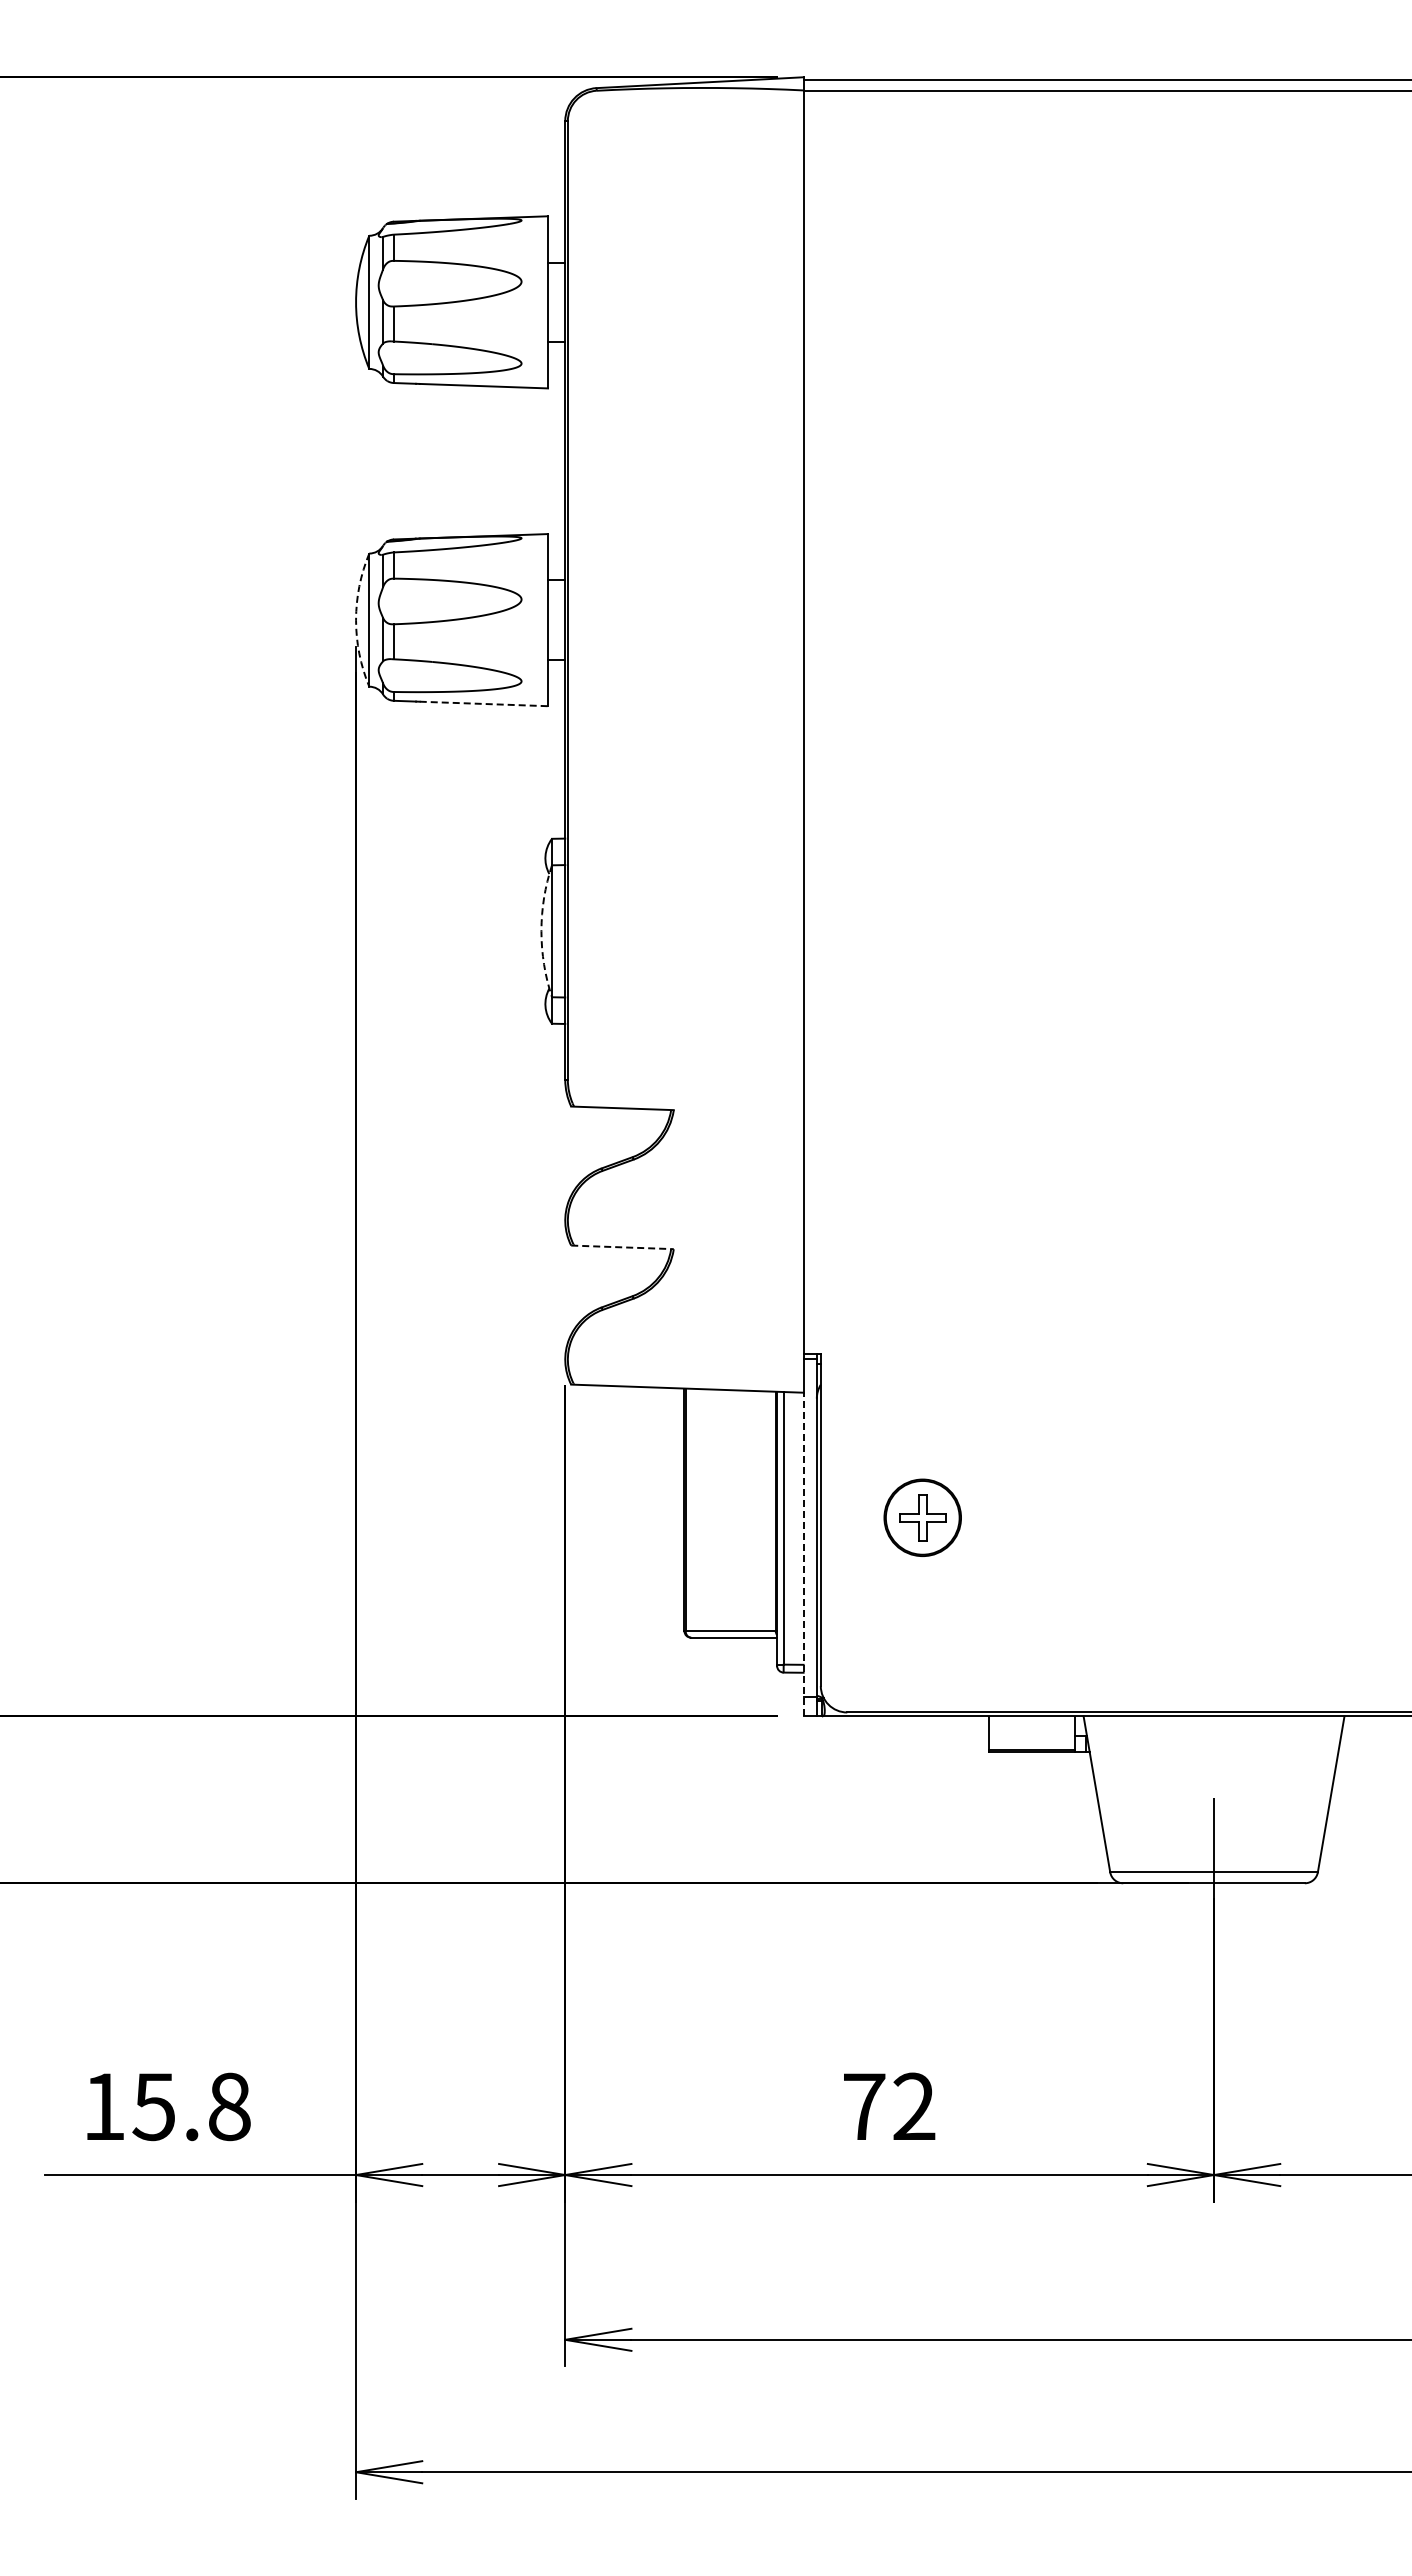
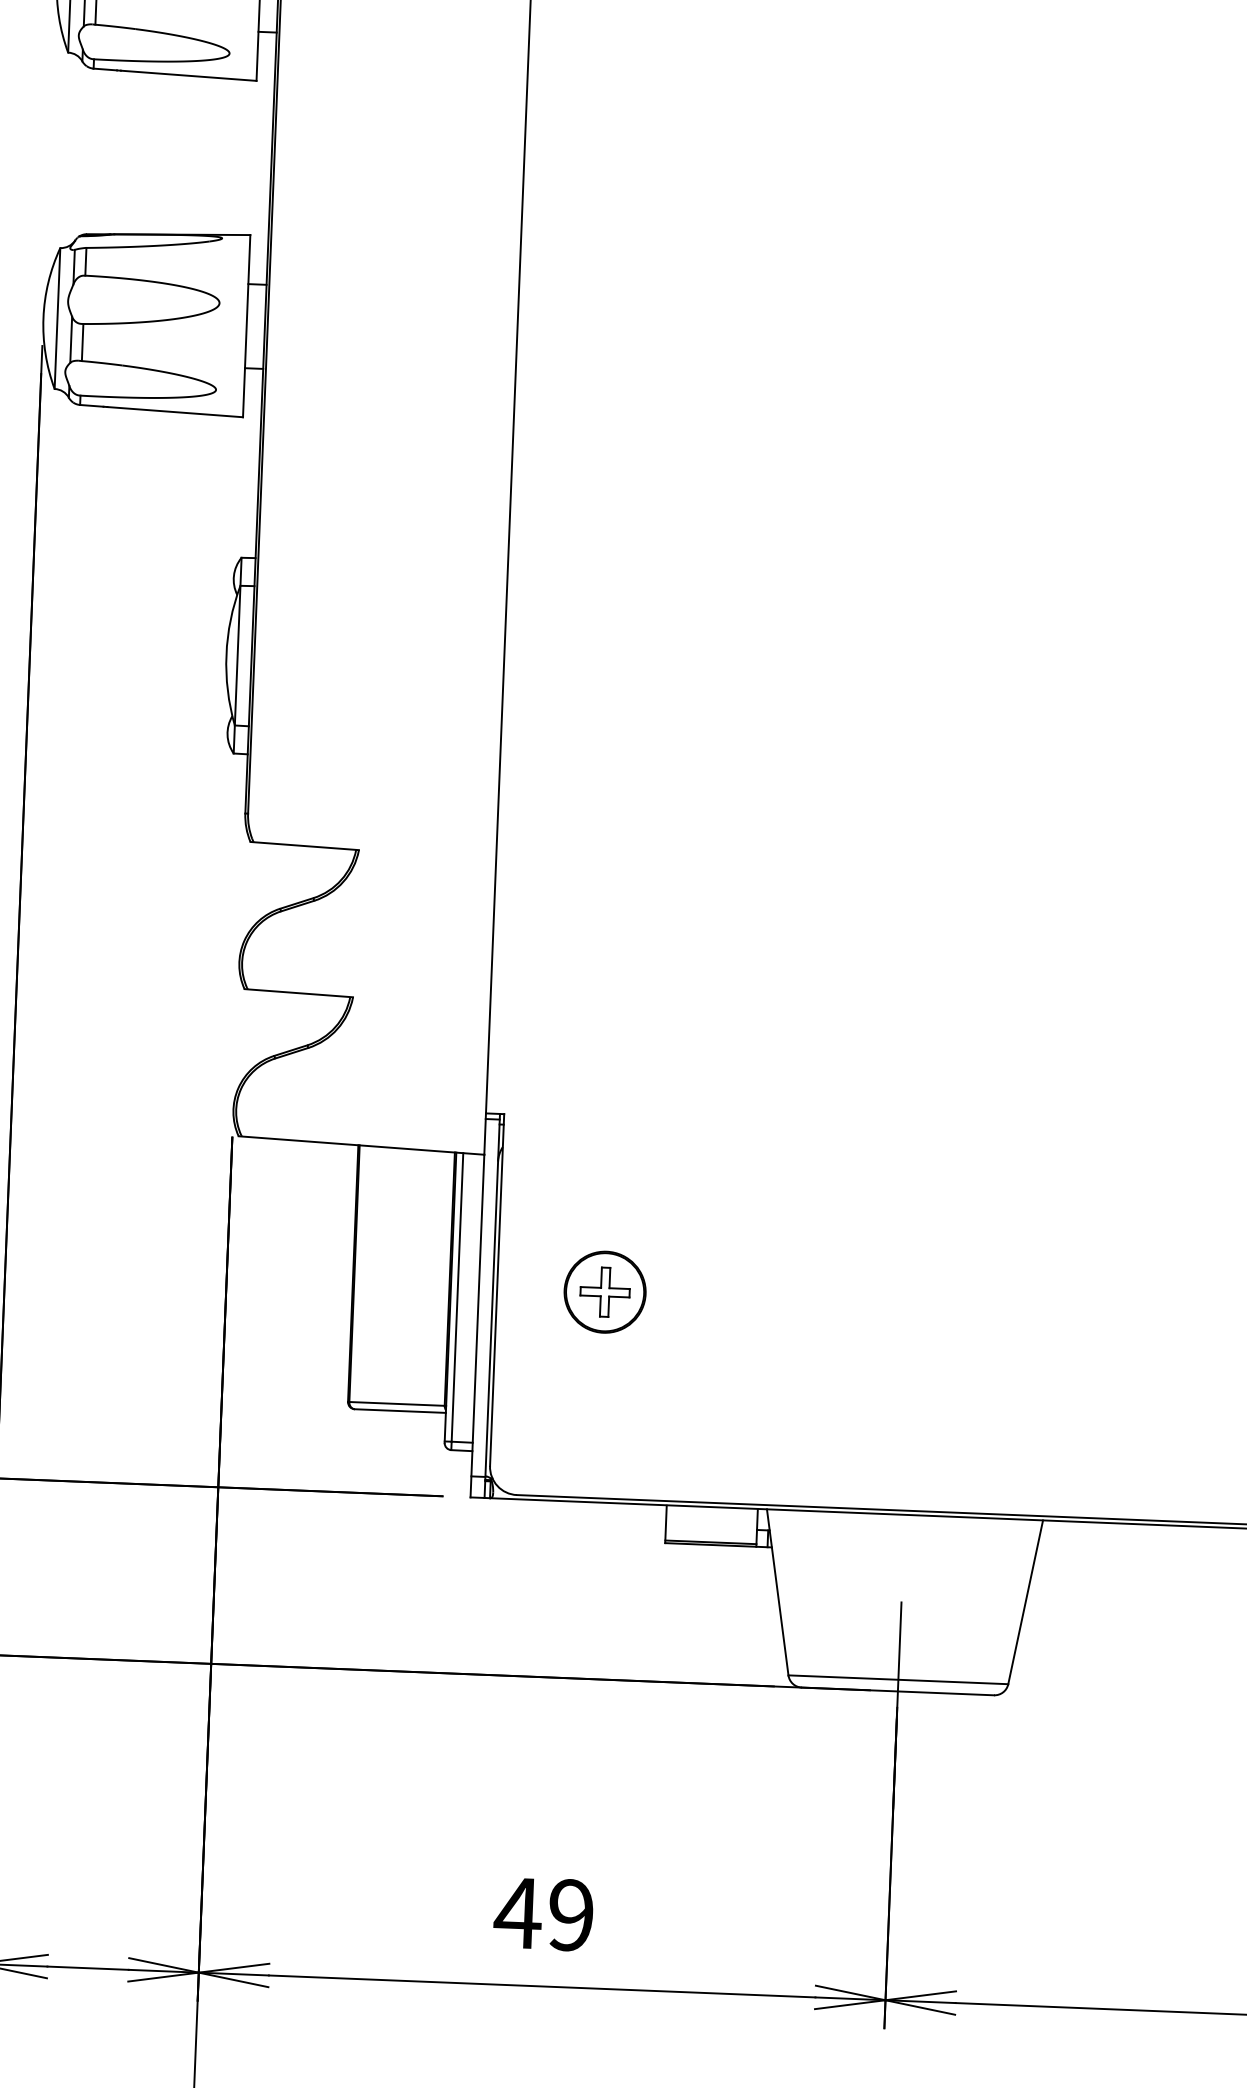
arc: (356, 620) -> (43, 318), dashed -> solid
line: (484, 703) -> (175, 411), dashed -> solid
arc: (541, 931) -> (226, 655), dashed -> solid
line: (623, 1247) -> (299, 993), dashed -> solid
line: (803, 1554) -> (477, 1325), dashed -> solid
text: (888, 2106) -> (543, 1913), 72 -> 49

